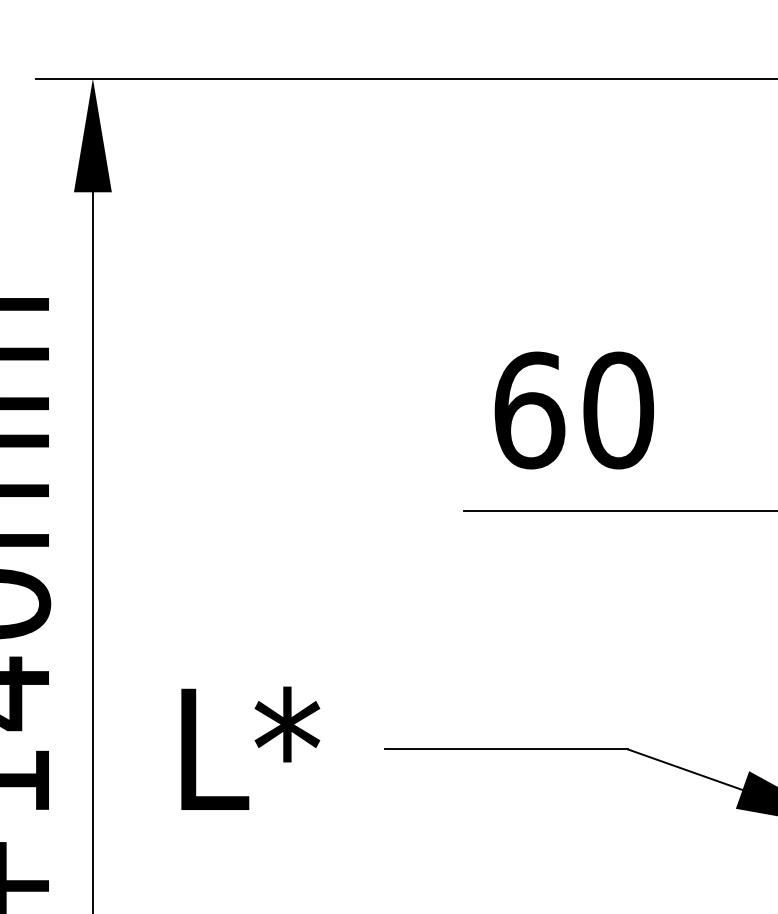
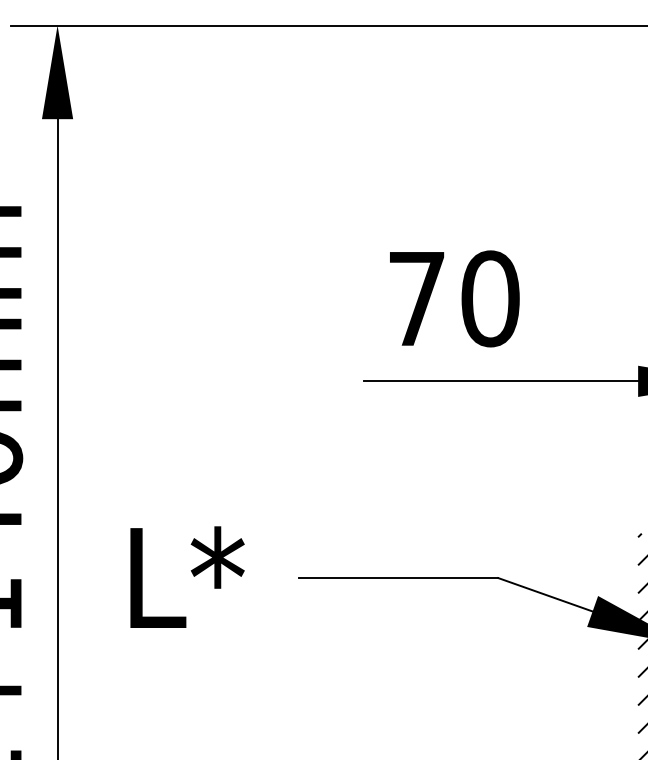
text: (529, 410) -> (417, 298), 60 -> 70

